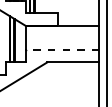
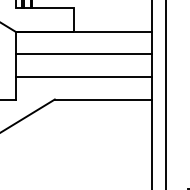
line: (62, 37) -> (83, 53), added
line: (62, 50) -> (83, 77), dashed -> solid

